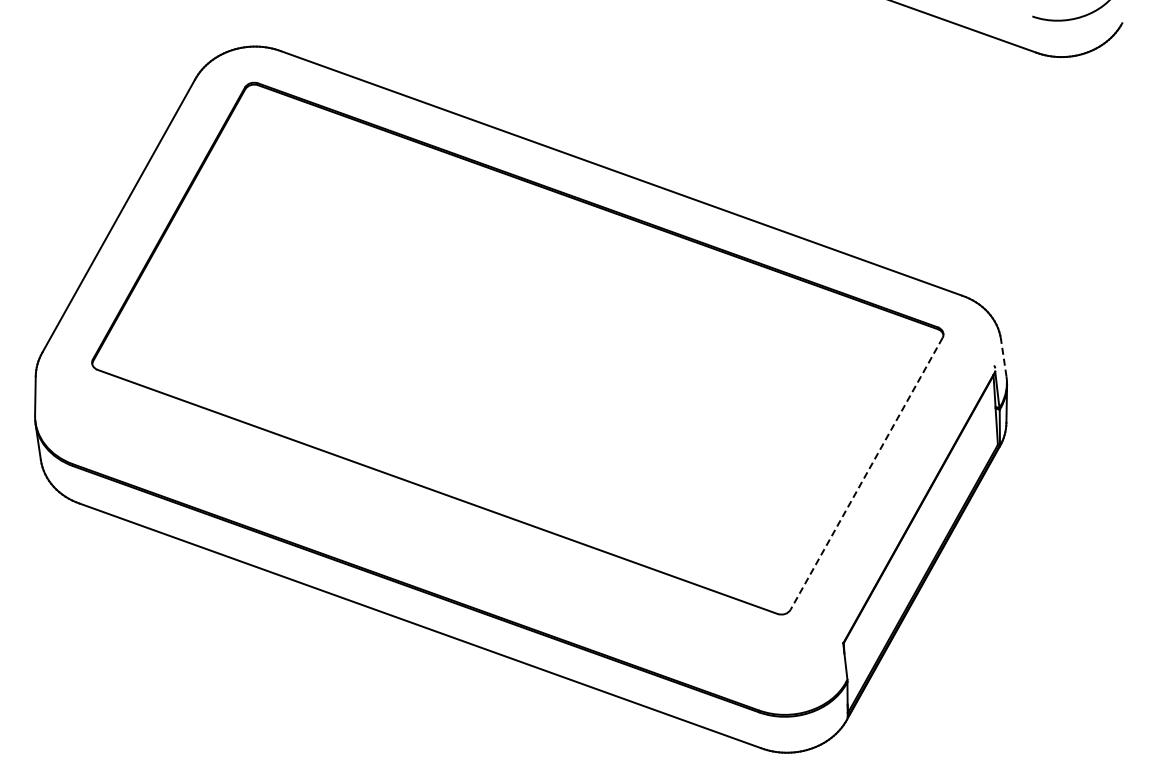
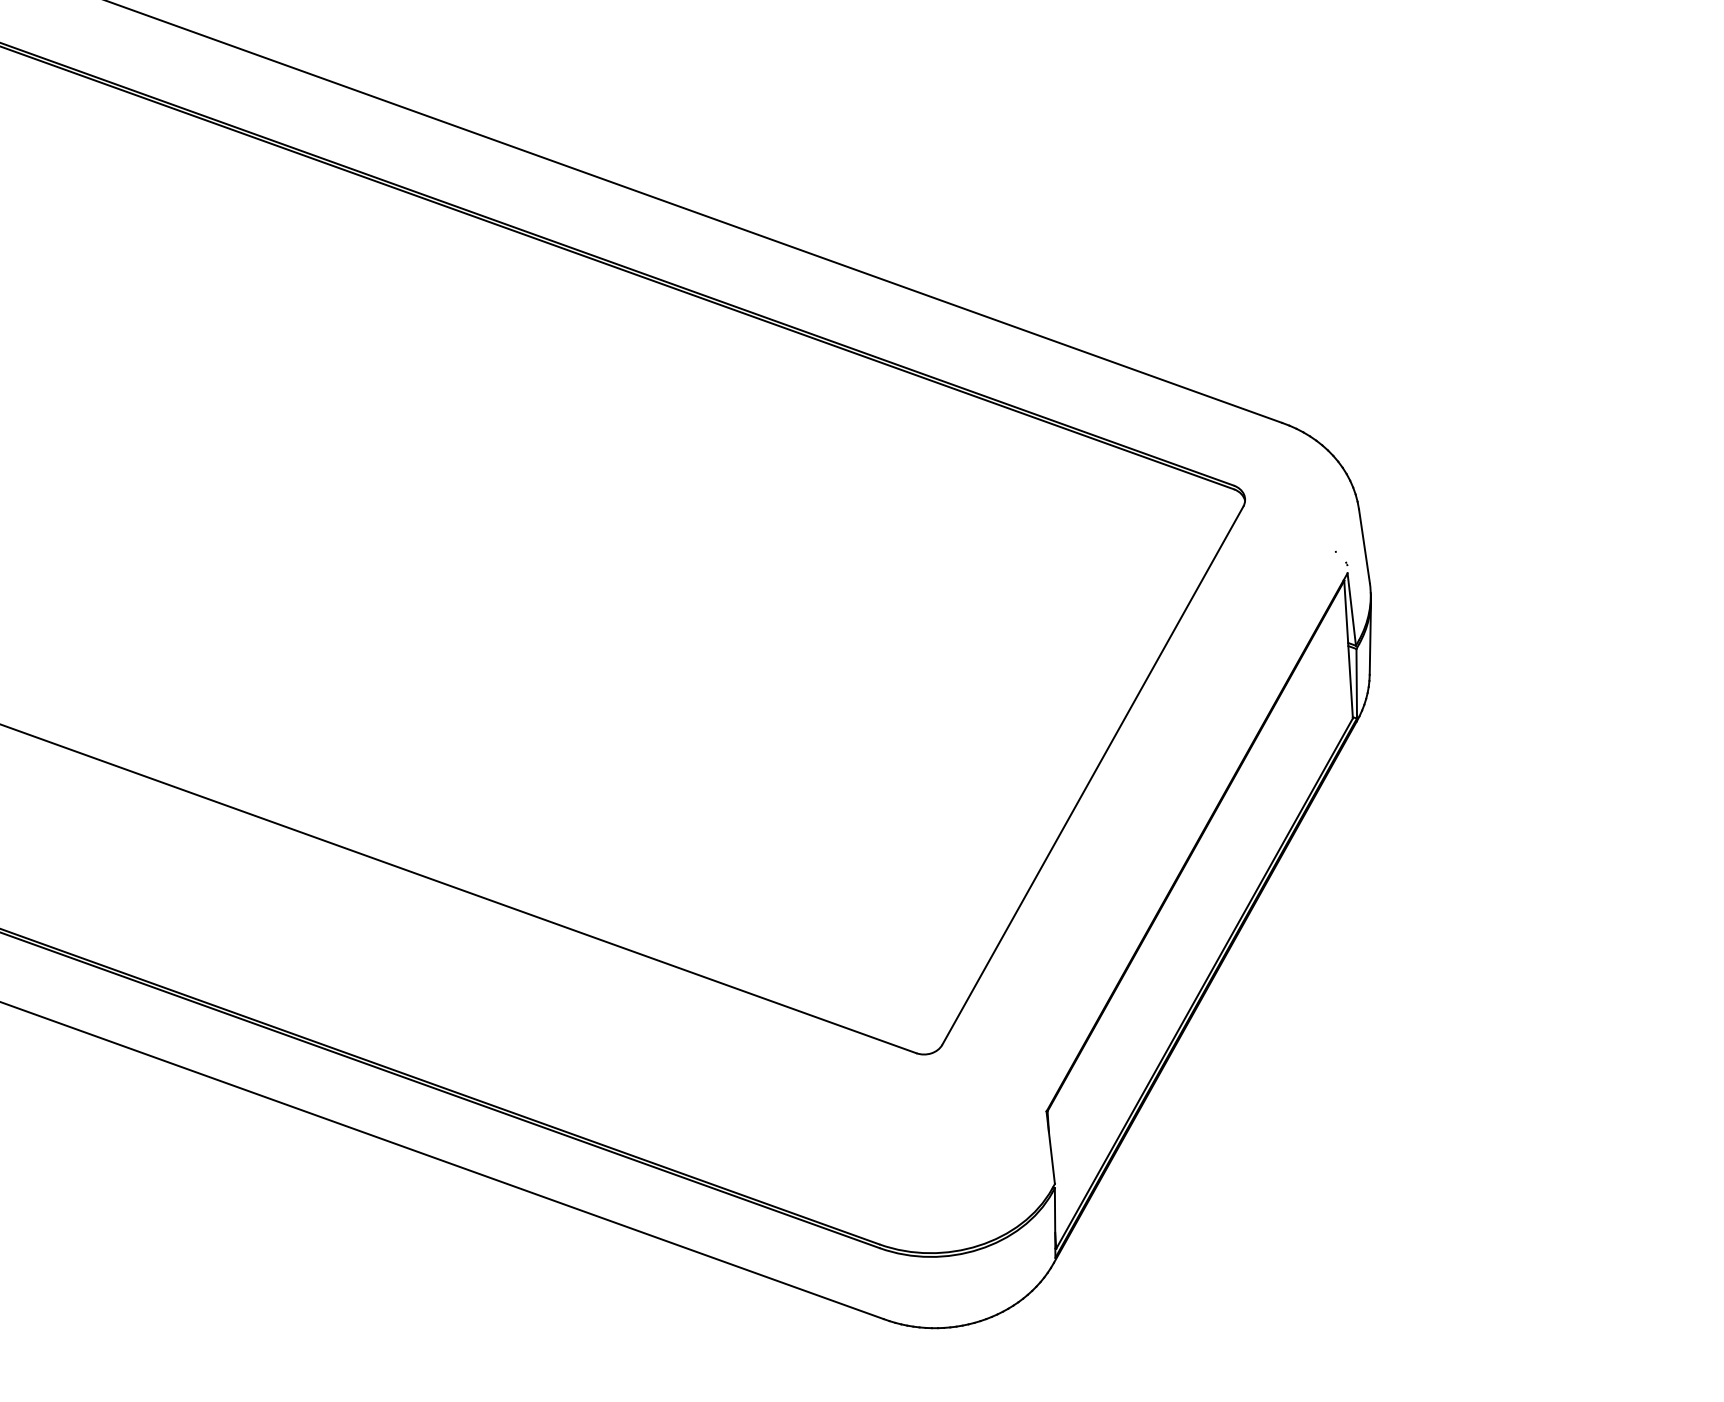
line: (1003, 357) -> (1363, 545), dashed -> solid
line: (866, 473) -> (1092, 775), dashed -> solid

